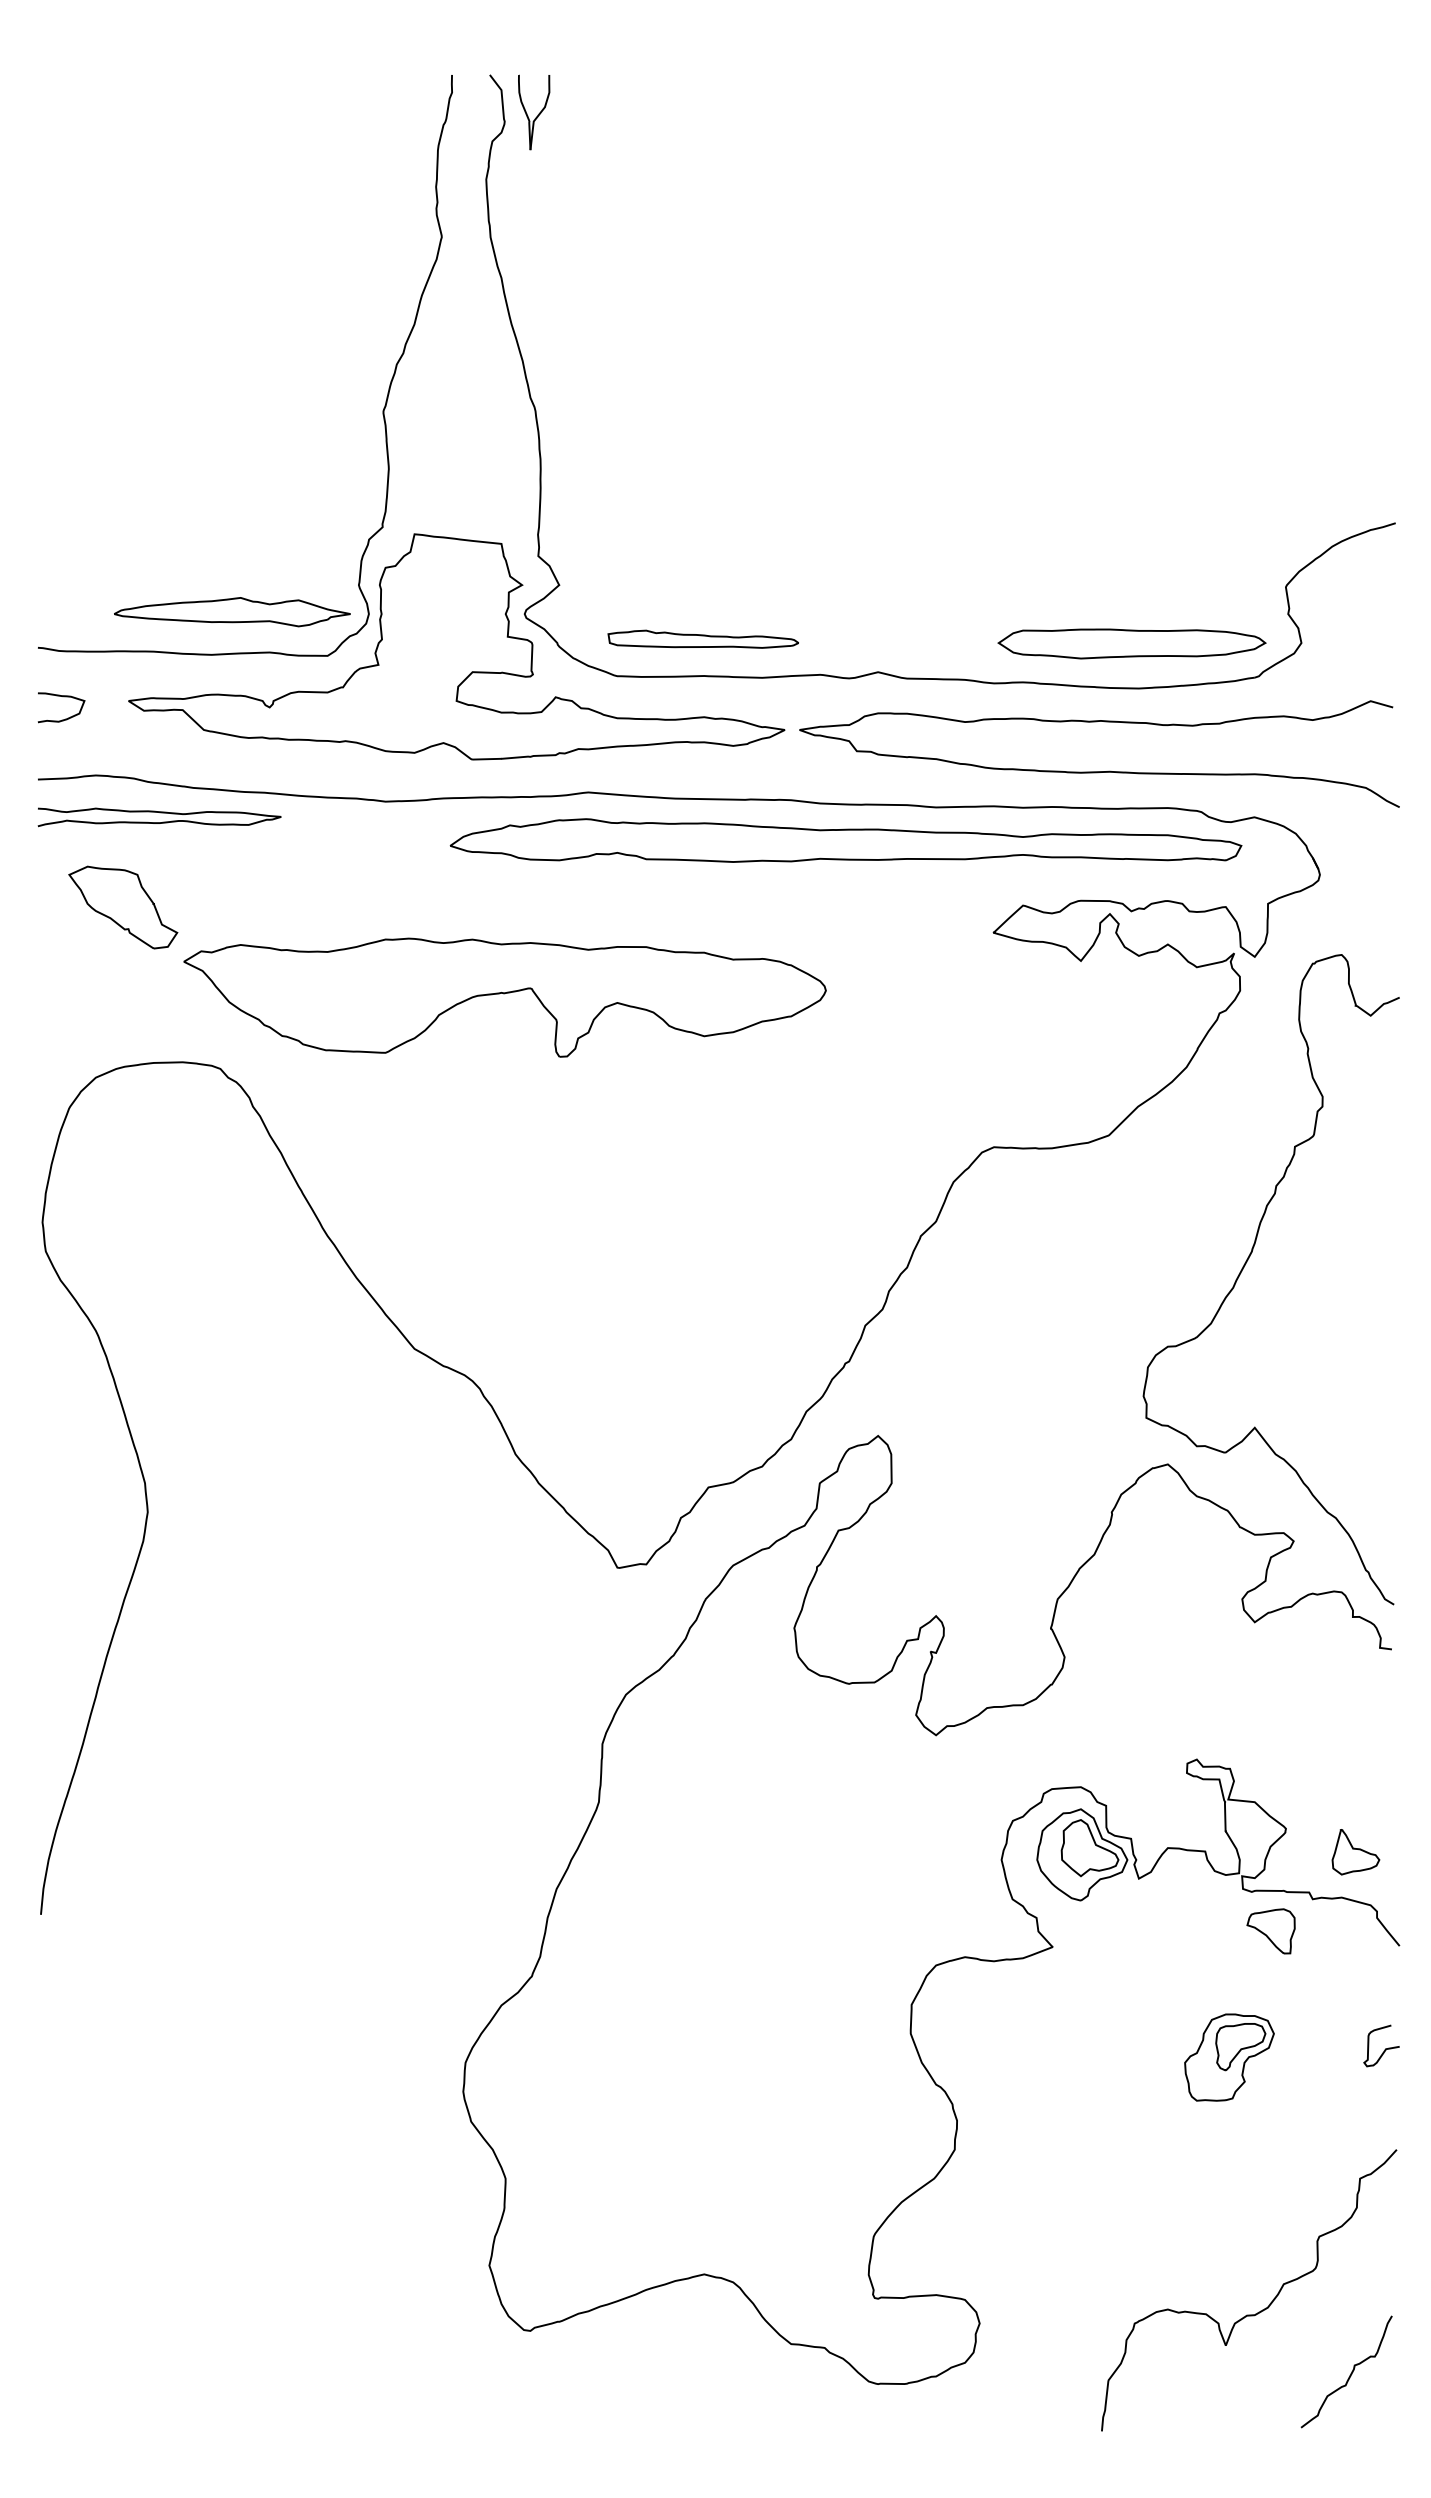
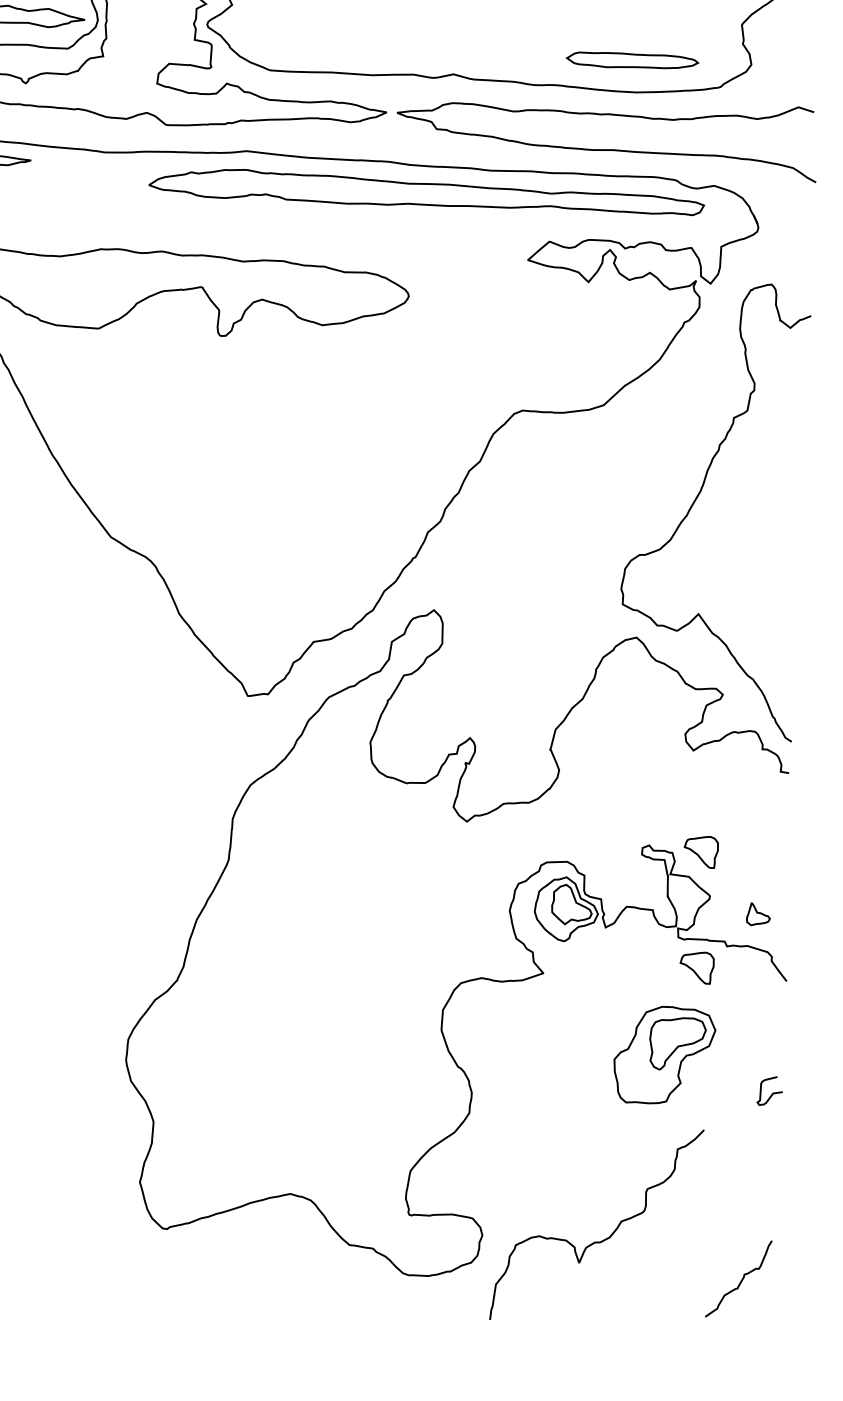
part: (702, 638) -> (331, 46), removed
part: (1131, 643) -> (632, 60), size x0.7
part: (1270, 1766) -> (700, 852), added
part: (1355, 1852) -> (758, 914), size x0.7
curve: (1385, 2048) -> (772, 1092), moved
part: (1229, 2057) -> (664, 1055), size x1.6
curve: (1260, 2310) -> (604, 1239), moved

